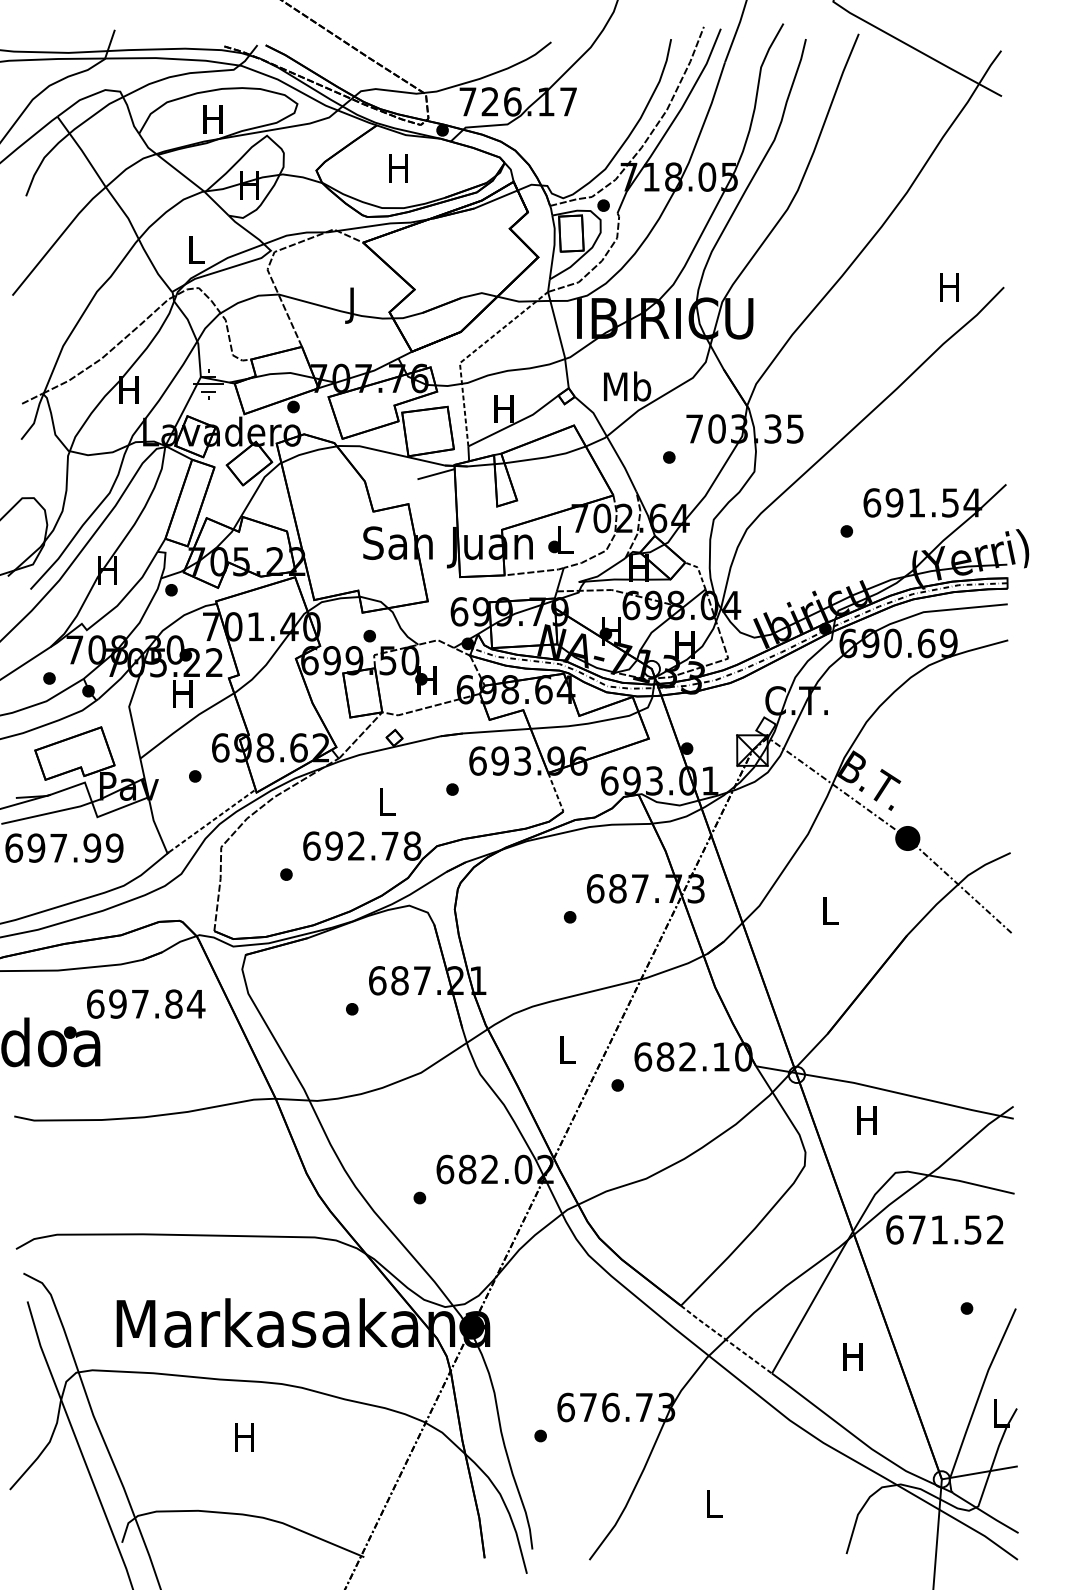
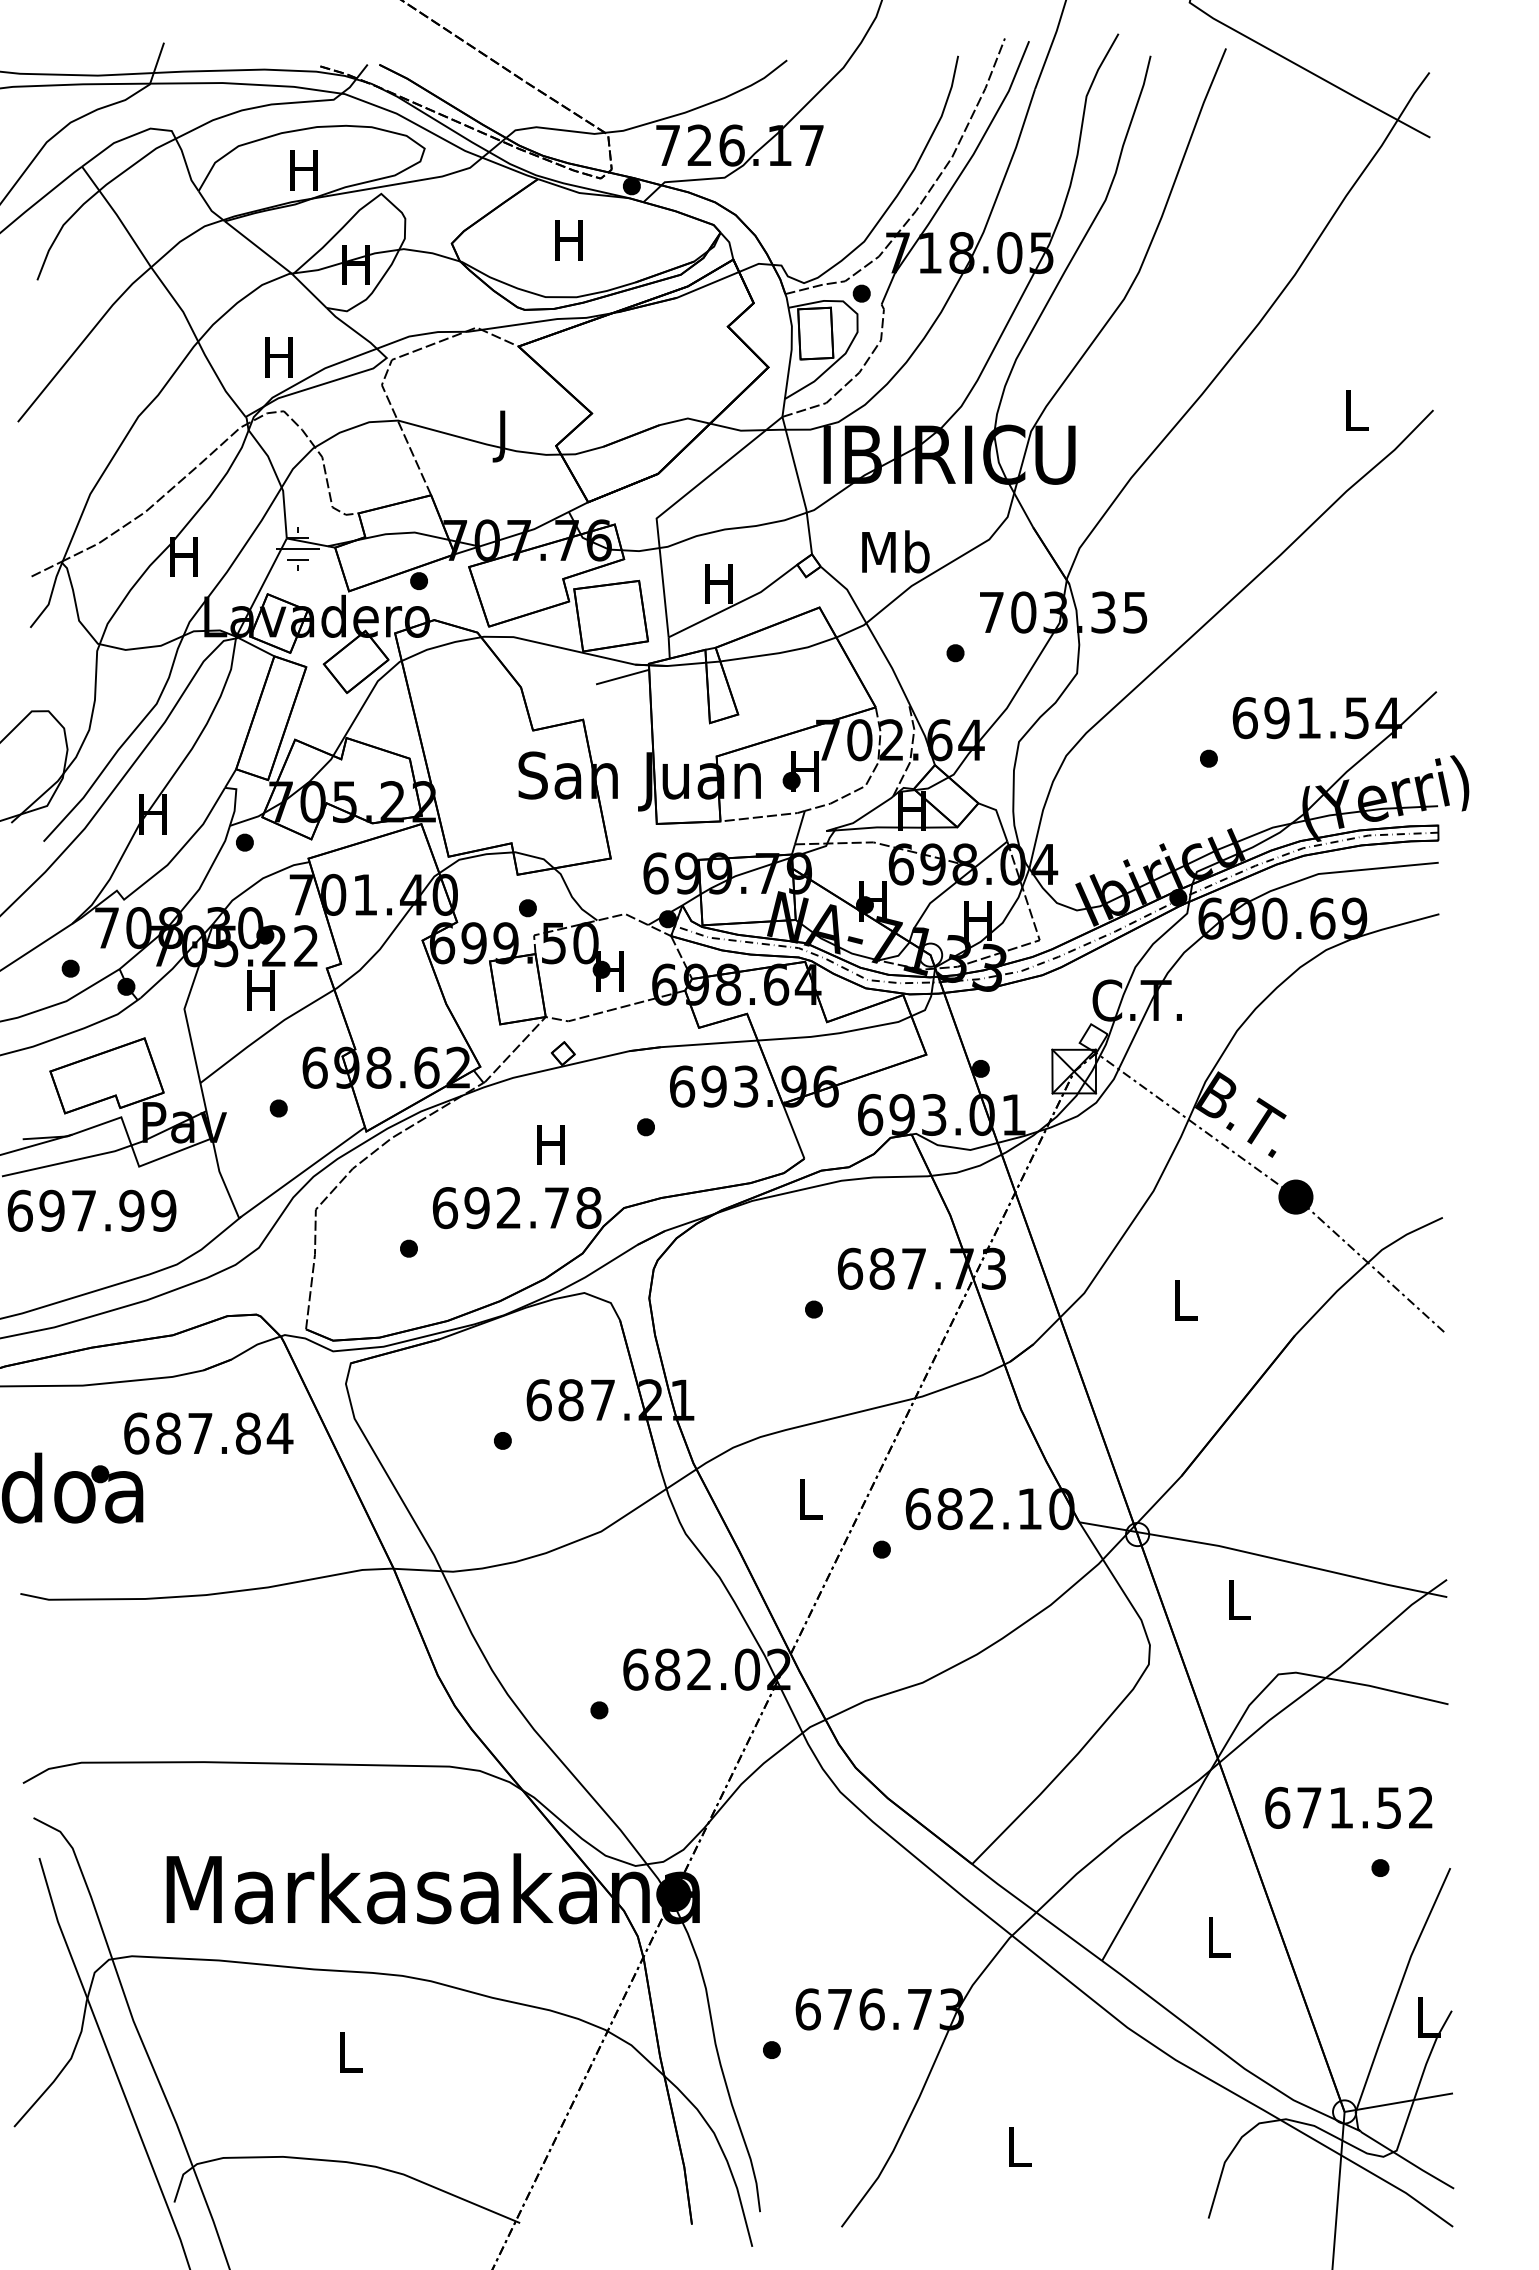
text: (195, 250) -> (278, 357), L -> H
text: (948, 287) -> (1354, 410), H -> L
line: (471, 354) -> (672, 505), dashed -> solid
text: (563, 540) -> (804, 771), L -> H
line: (699, 571) -> (998, 816), dashed -> solid
line: (555, 792) -> (793, 1131), dashed -> solid
text: (385, 801) -> (550, 1144), L -> H
line: (212, 820) -> (303, 1171), dashed -> solid
text: (117, 1004) -> (168, 1433), 697.84 -> 687.84
text: (866, 1120) -> (1237, 1599), H -> L
text: (944, 1229) -> (1348, 1807), moved
line: (726, 1339) -> (1036, 1912), dashed -> solid
text: (852, 1357) -> (1217, 1937), H -> L
text: (244, 1437) -> (348, 2052), H -> L

